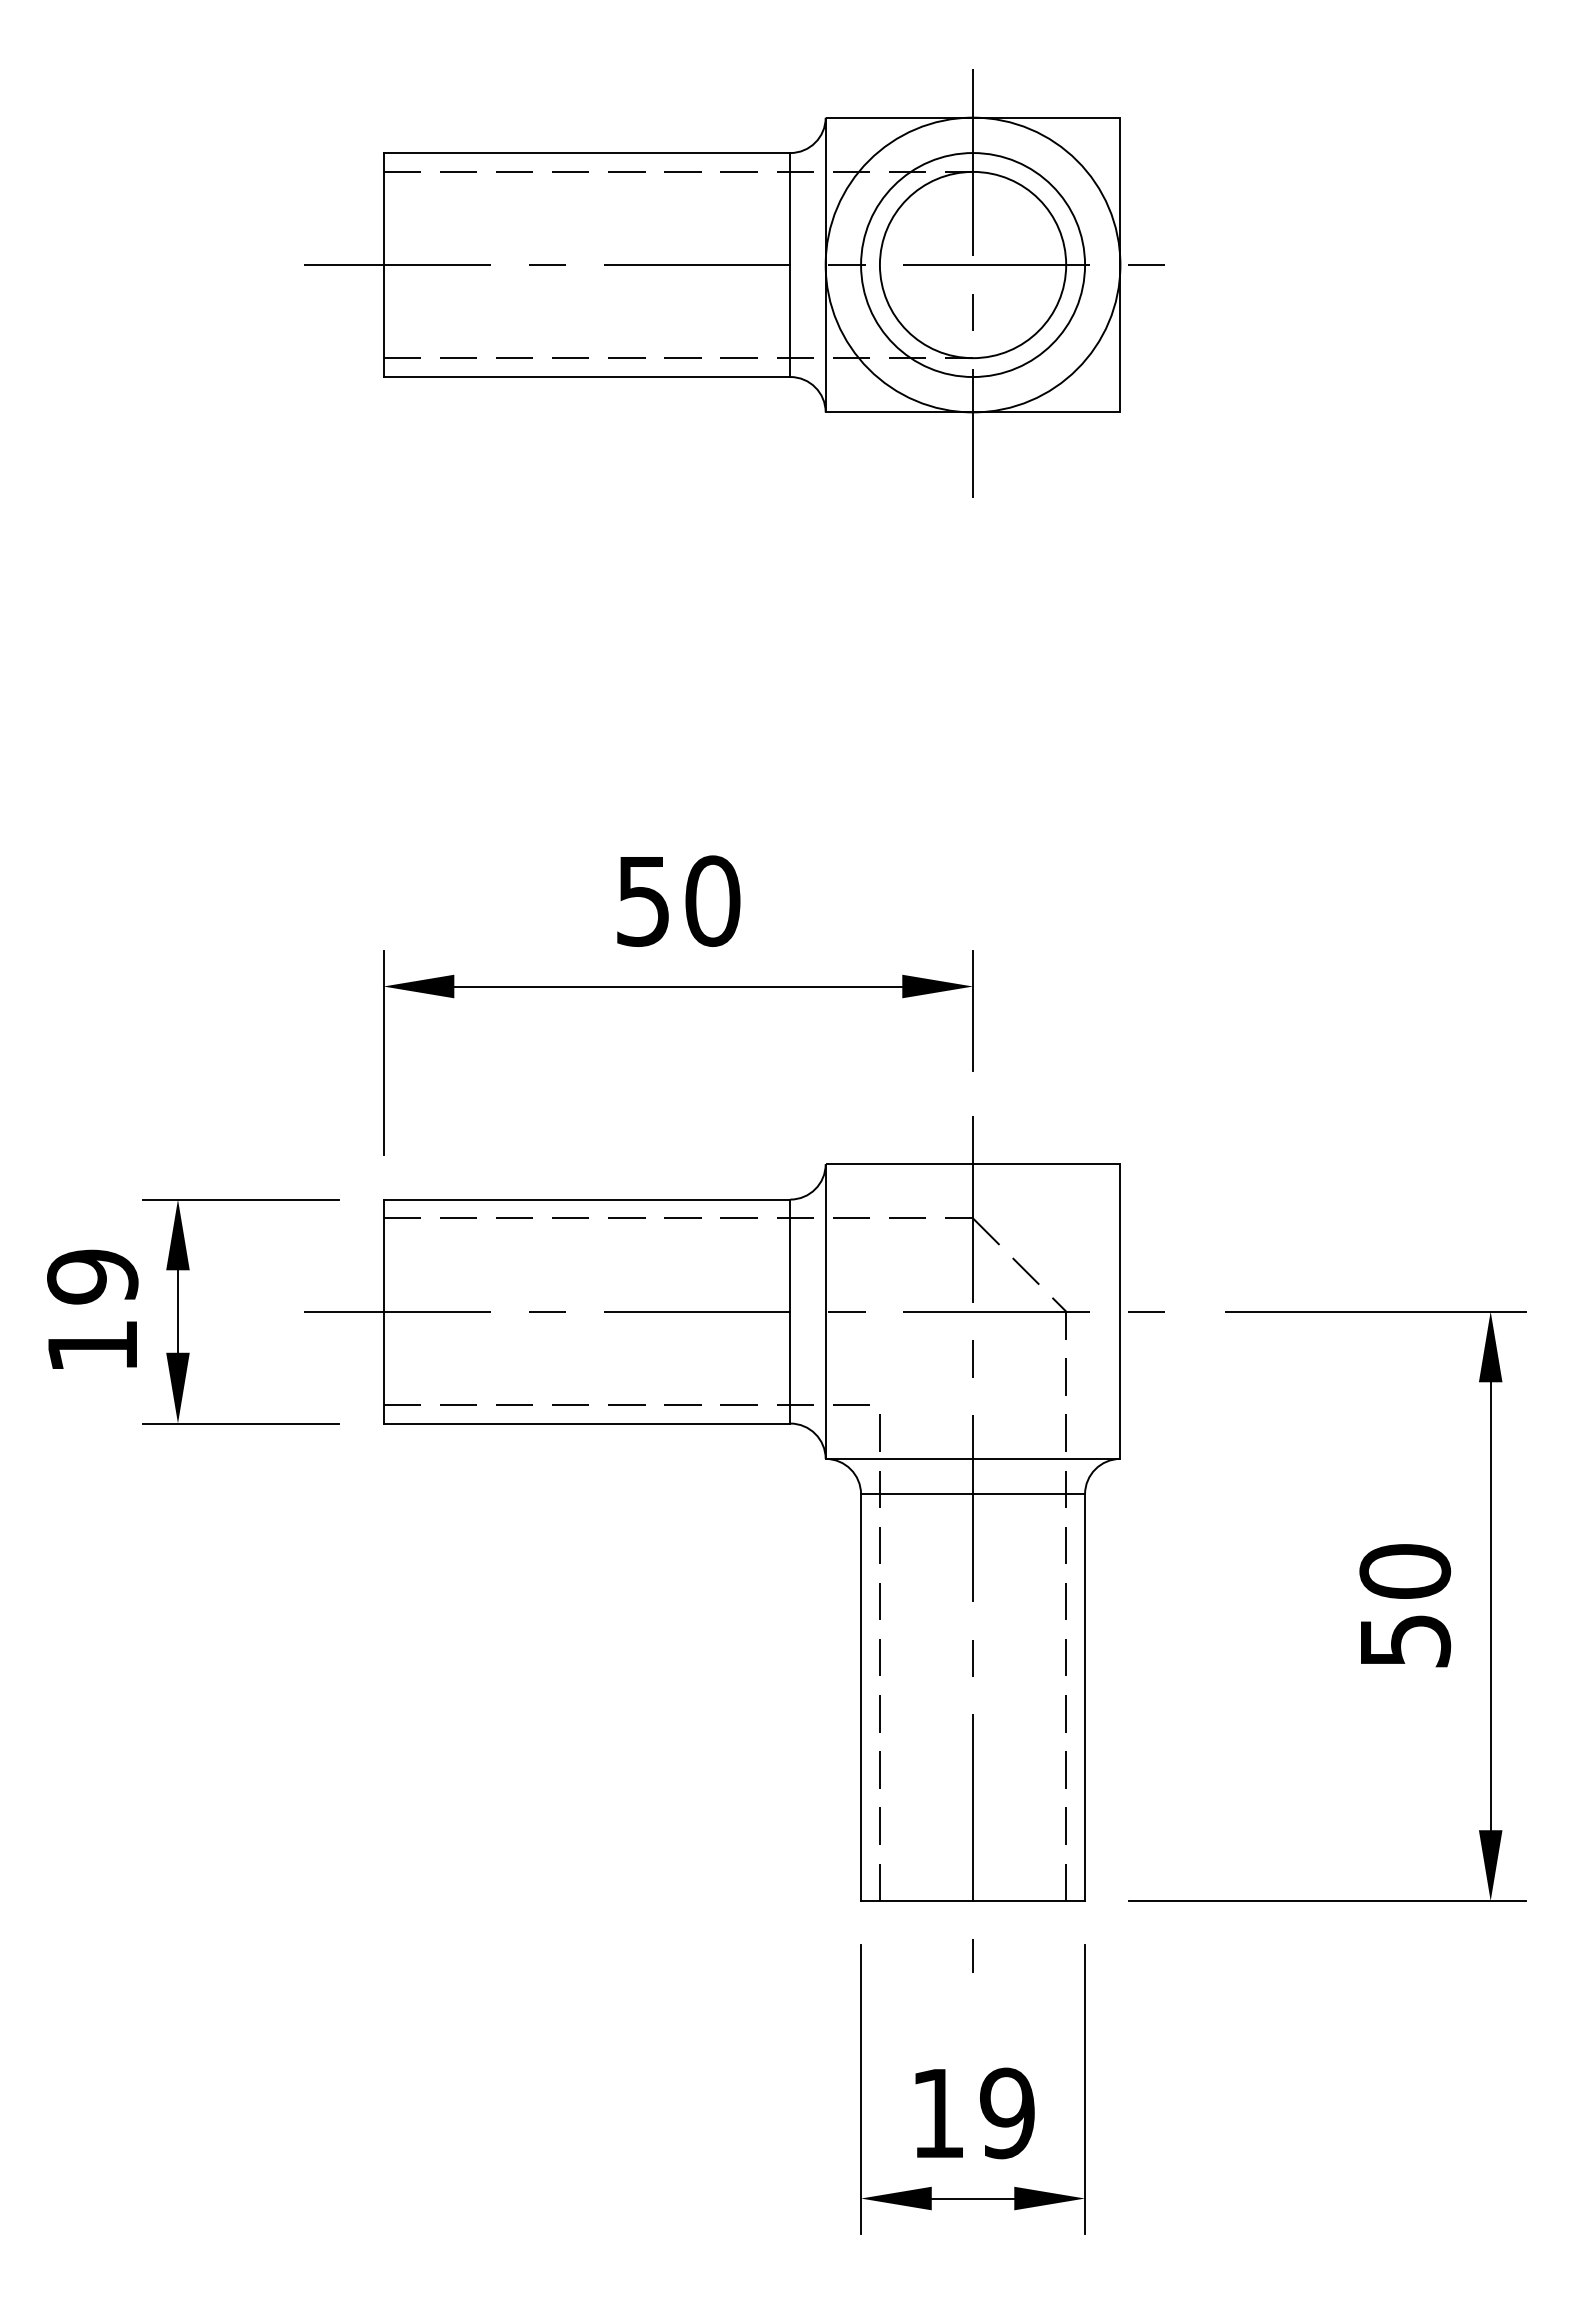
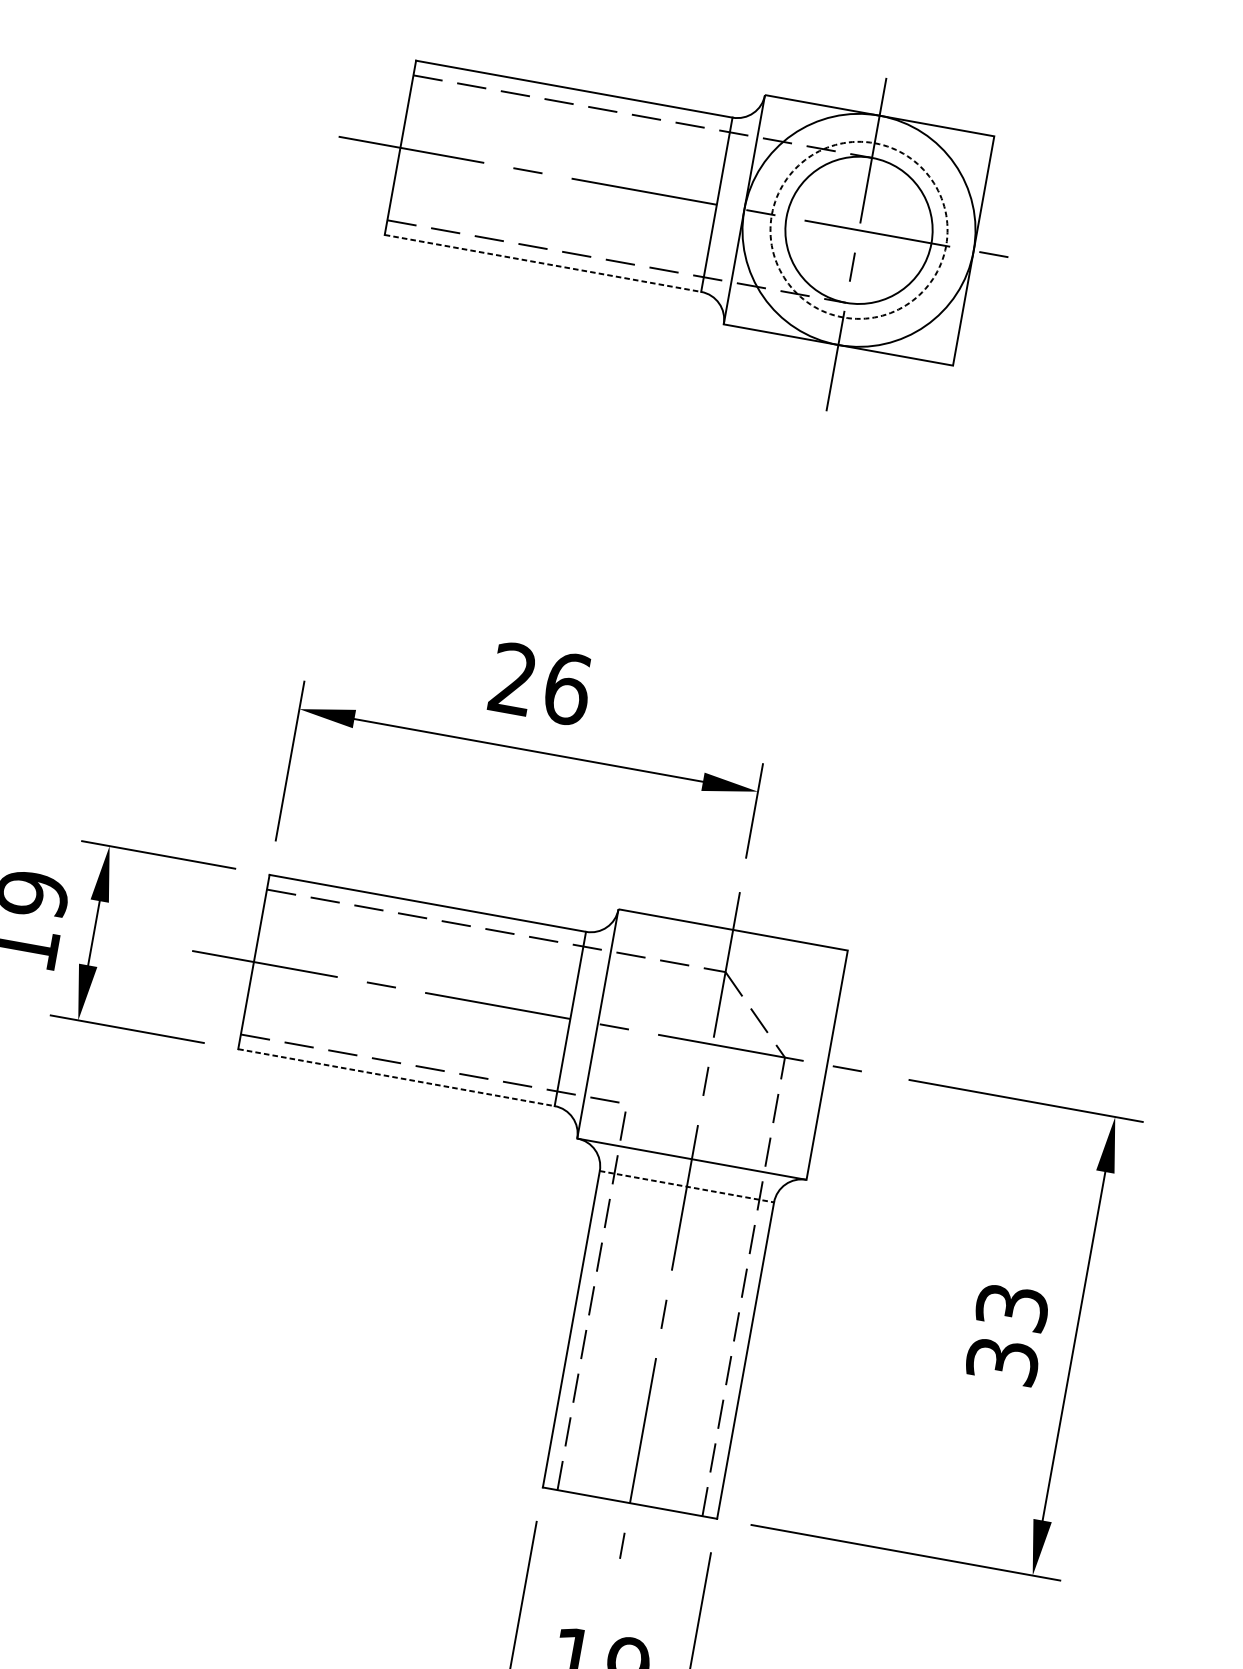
circle: (973, 265) -> (859, 230), solid -> dashed
line: (587, 377) -> (543, 263), solid -> dashed
text: (678, 900) -> (540, 683), 50 -> 26
line: (587, 1423) -> (396, 1077), solid -> dashed
line: (973, 1494) -> (687, 1186), solid -> dashed
text: (1405, 1605) -> (1007, 1333), 50 -> 33

